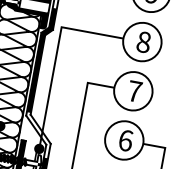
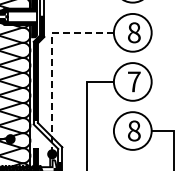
line: (56, 56) -> (52, 61), solid -> dashed
text: (126, 140) -> (134, 130), 6 -> 8

